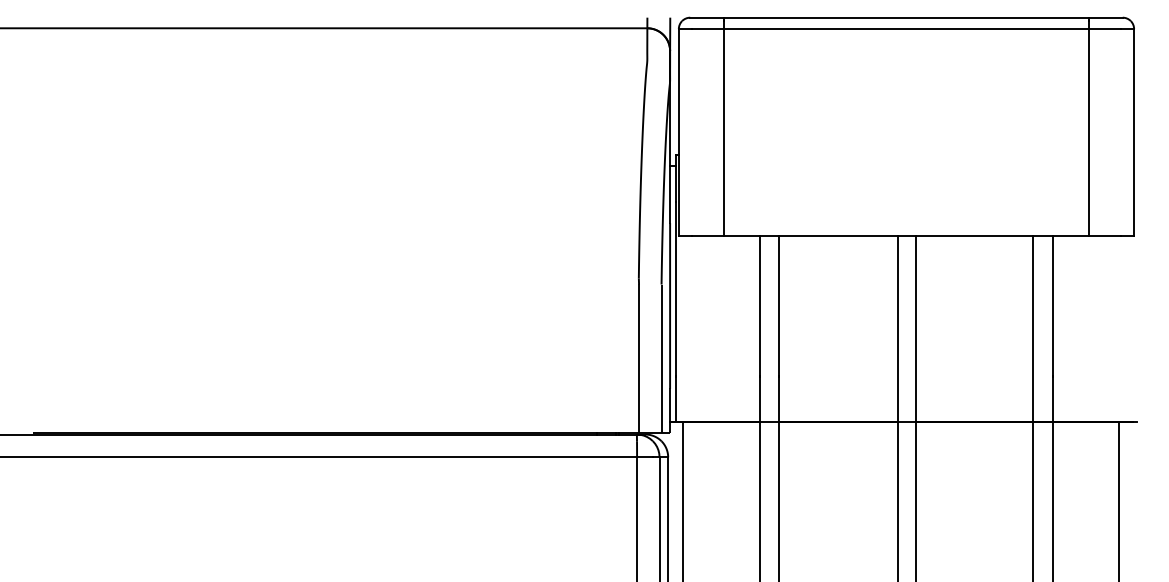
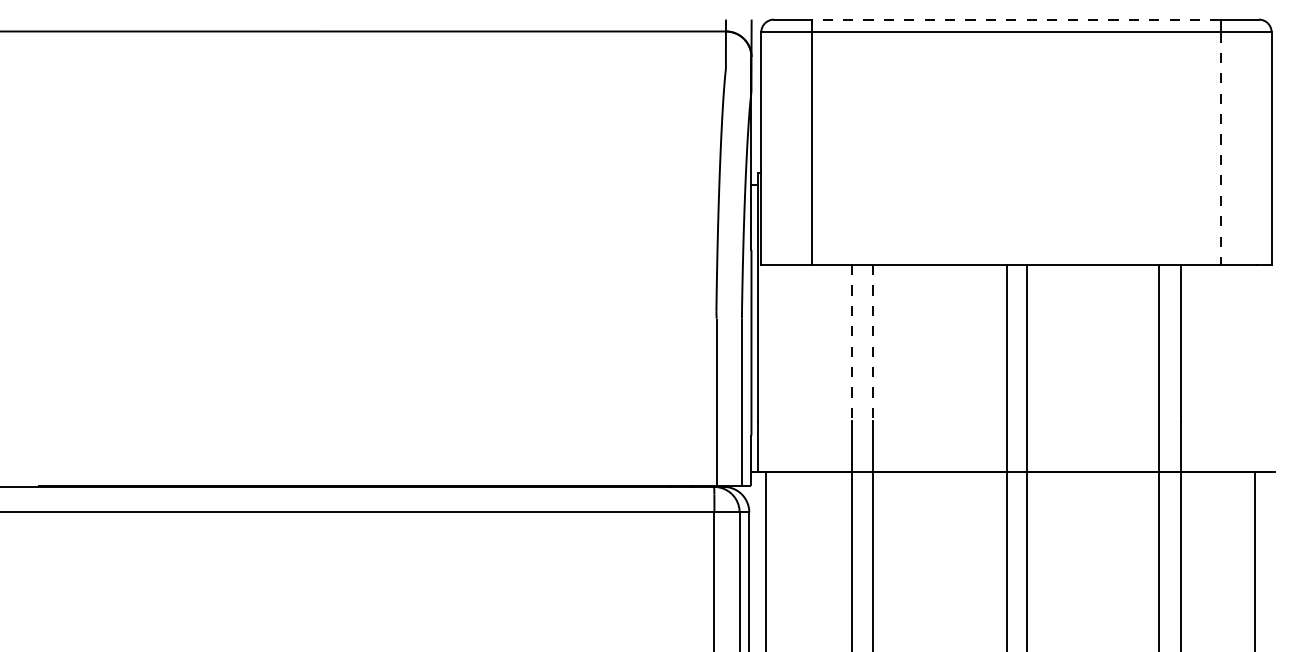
line: (905, 17) -> (1015, 19), solid -> dashed
line: (1088, 133) -> (1220, 149), solid -> dashed
line: (759, 306) -> (851, 343), solid -> dashed
line: (778, 306) -> (873, 343), solid -> dashed

